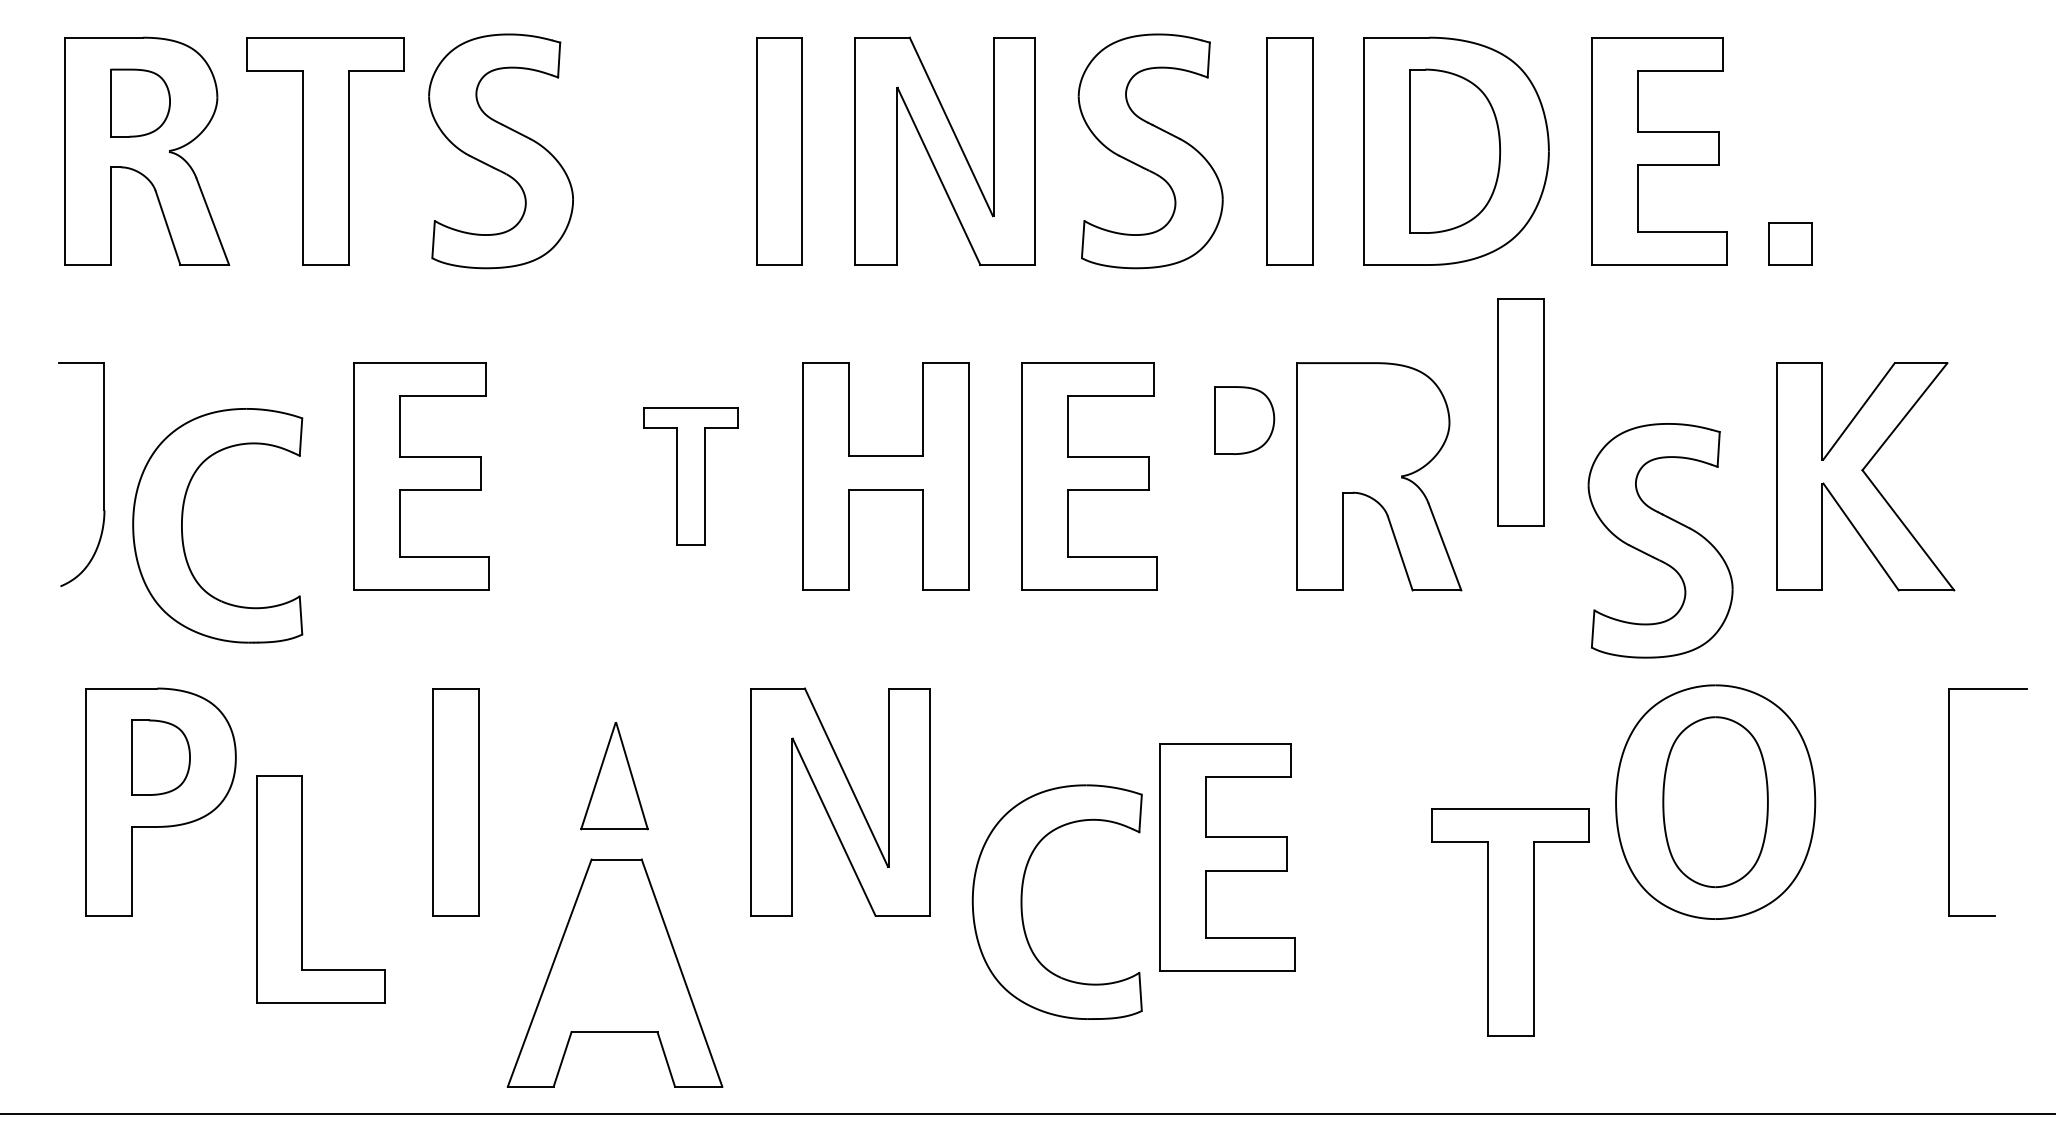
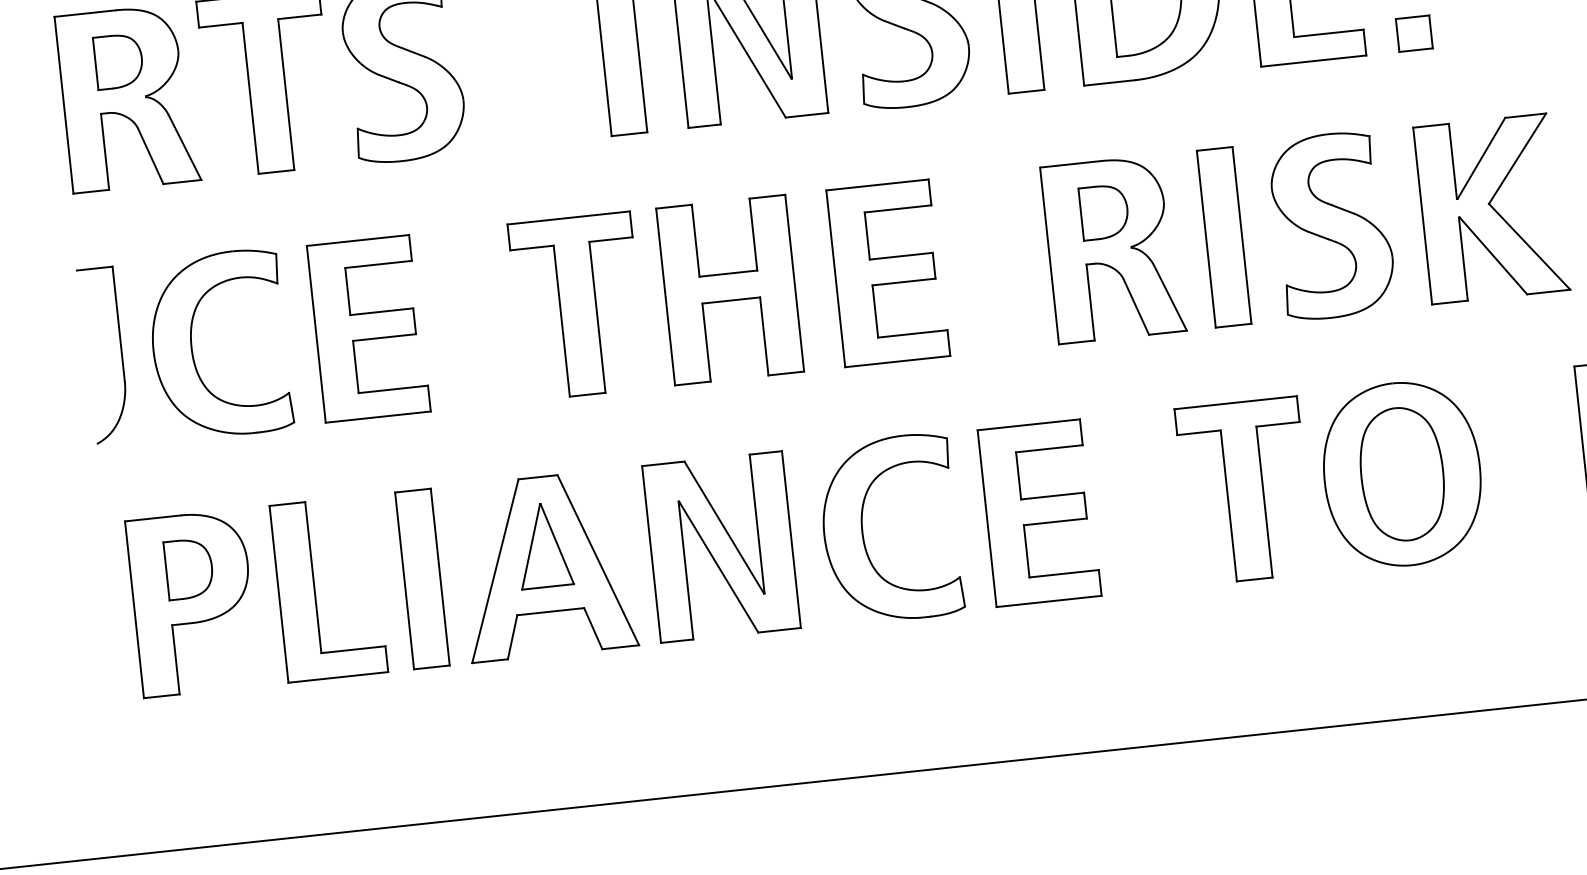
part: (1520, 412) -> (1223, 237), moved
part: (1244, 420) -> (1104, 212), moved
part: (690, 476) -> (577, 306), size x1.67
part: (182, 525) -> (192, 347), moved
part: (1660, 540) -> (1332, 225), moved
part: (1227, 857) -> (1039, 513), moved
part: (302, 889) -> (314, 590), moved
part: (1022, 901) -> (863, 531), moved
part: (1510, 922) -> (1245, 491), moved
part: (614, 972) -> (545, 565), moved

